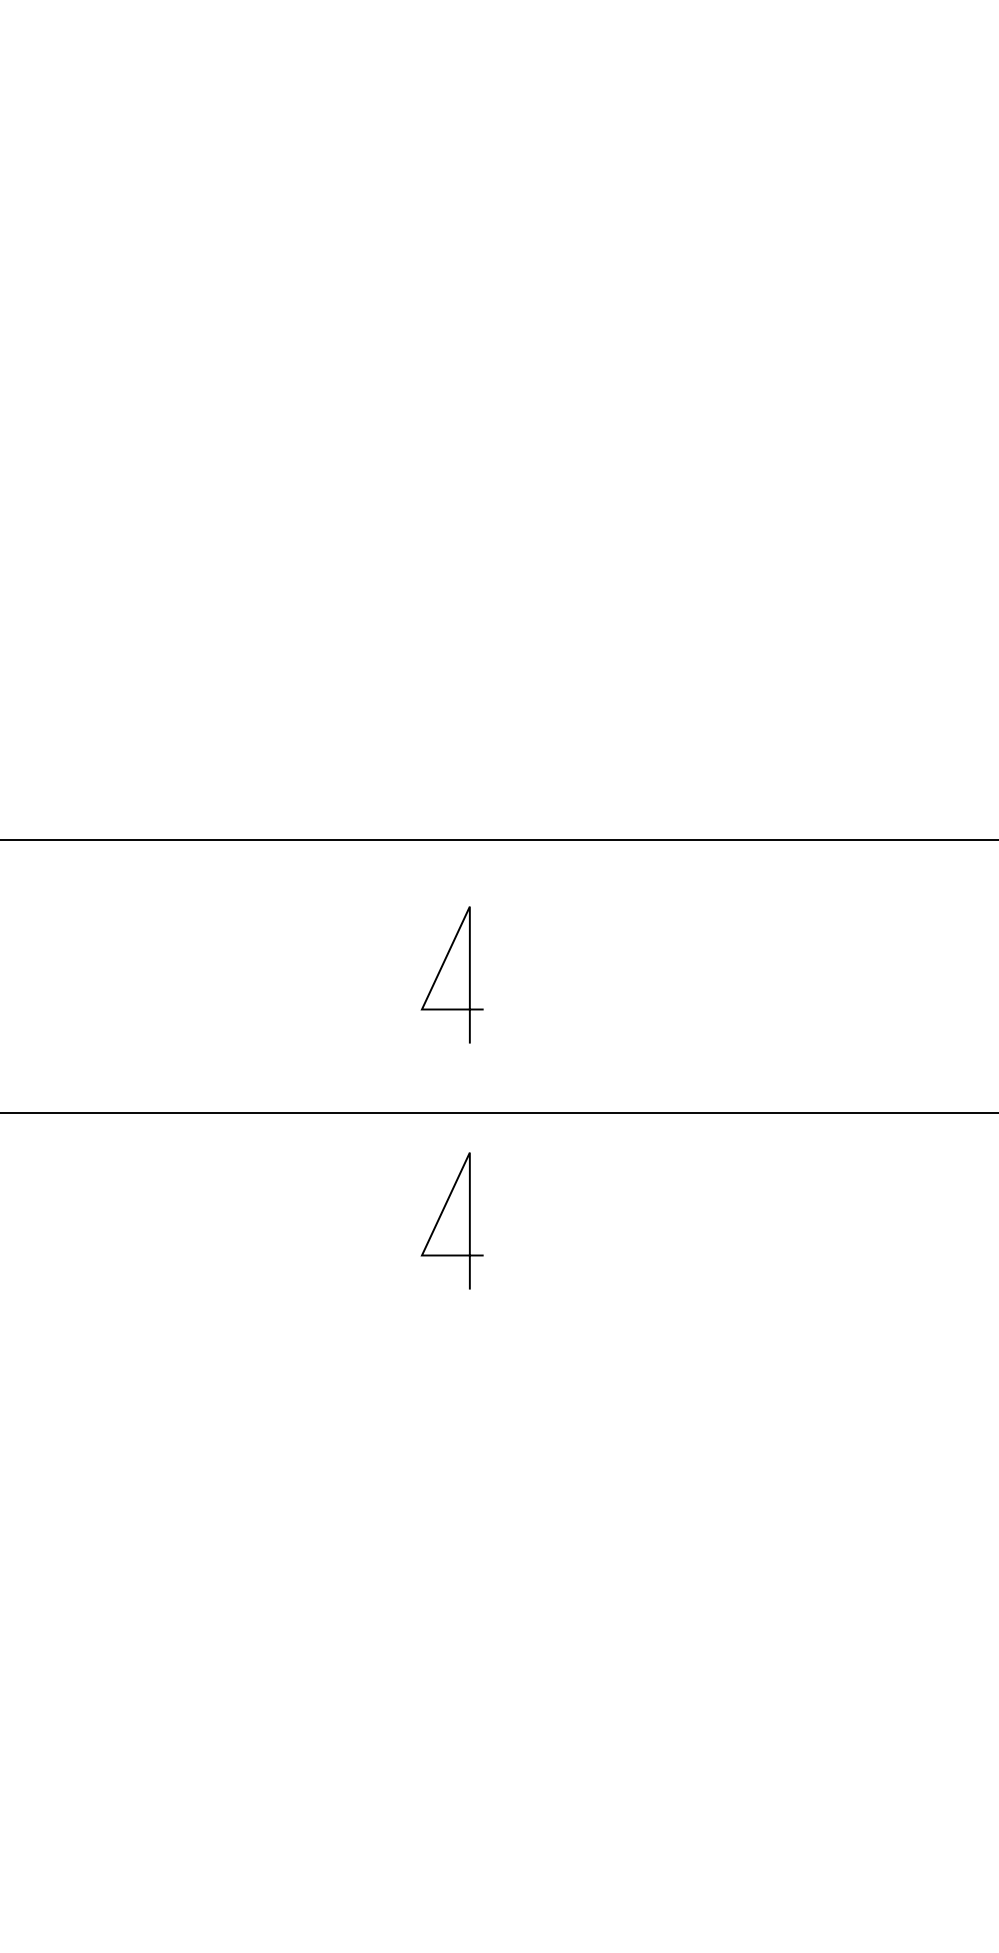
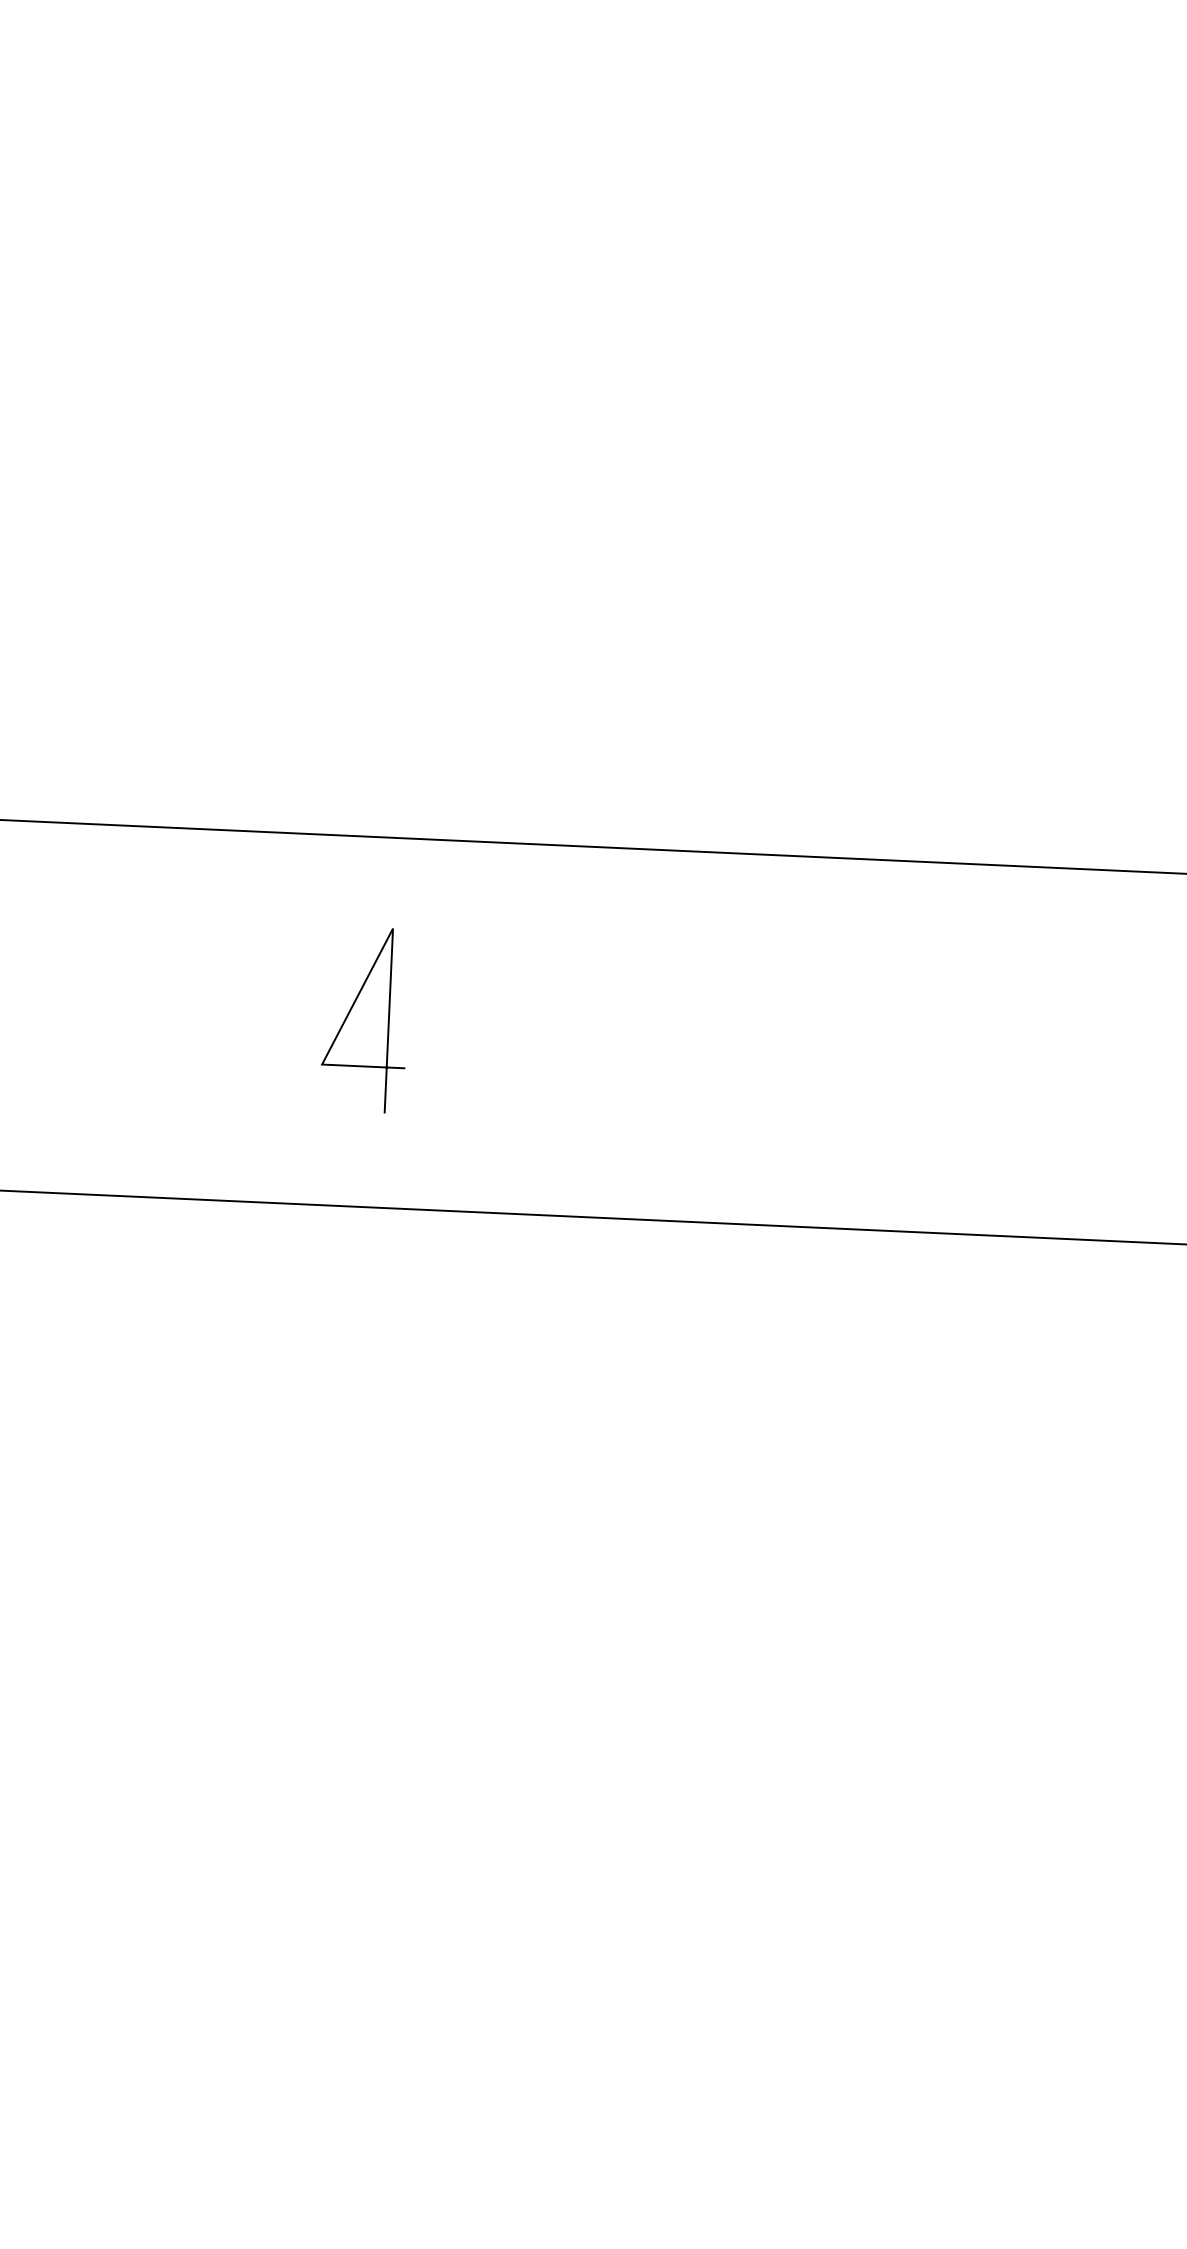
line: (441, 1216) -> (335, 1345), removed

